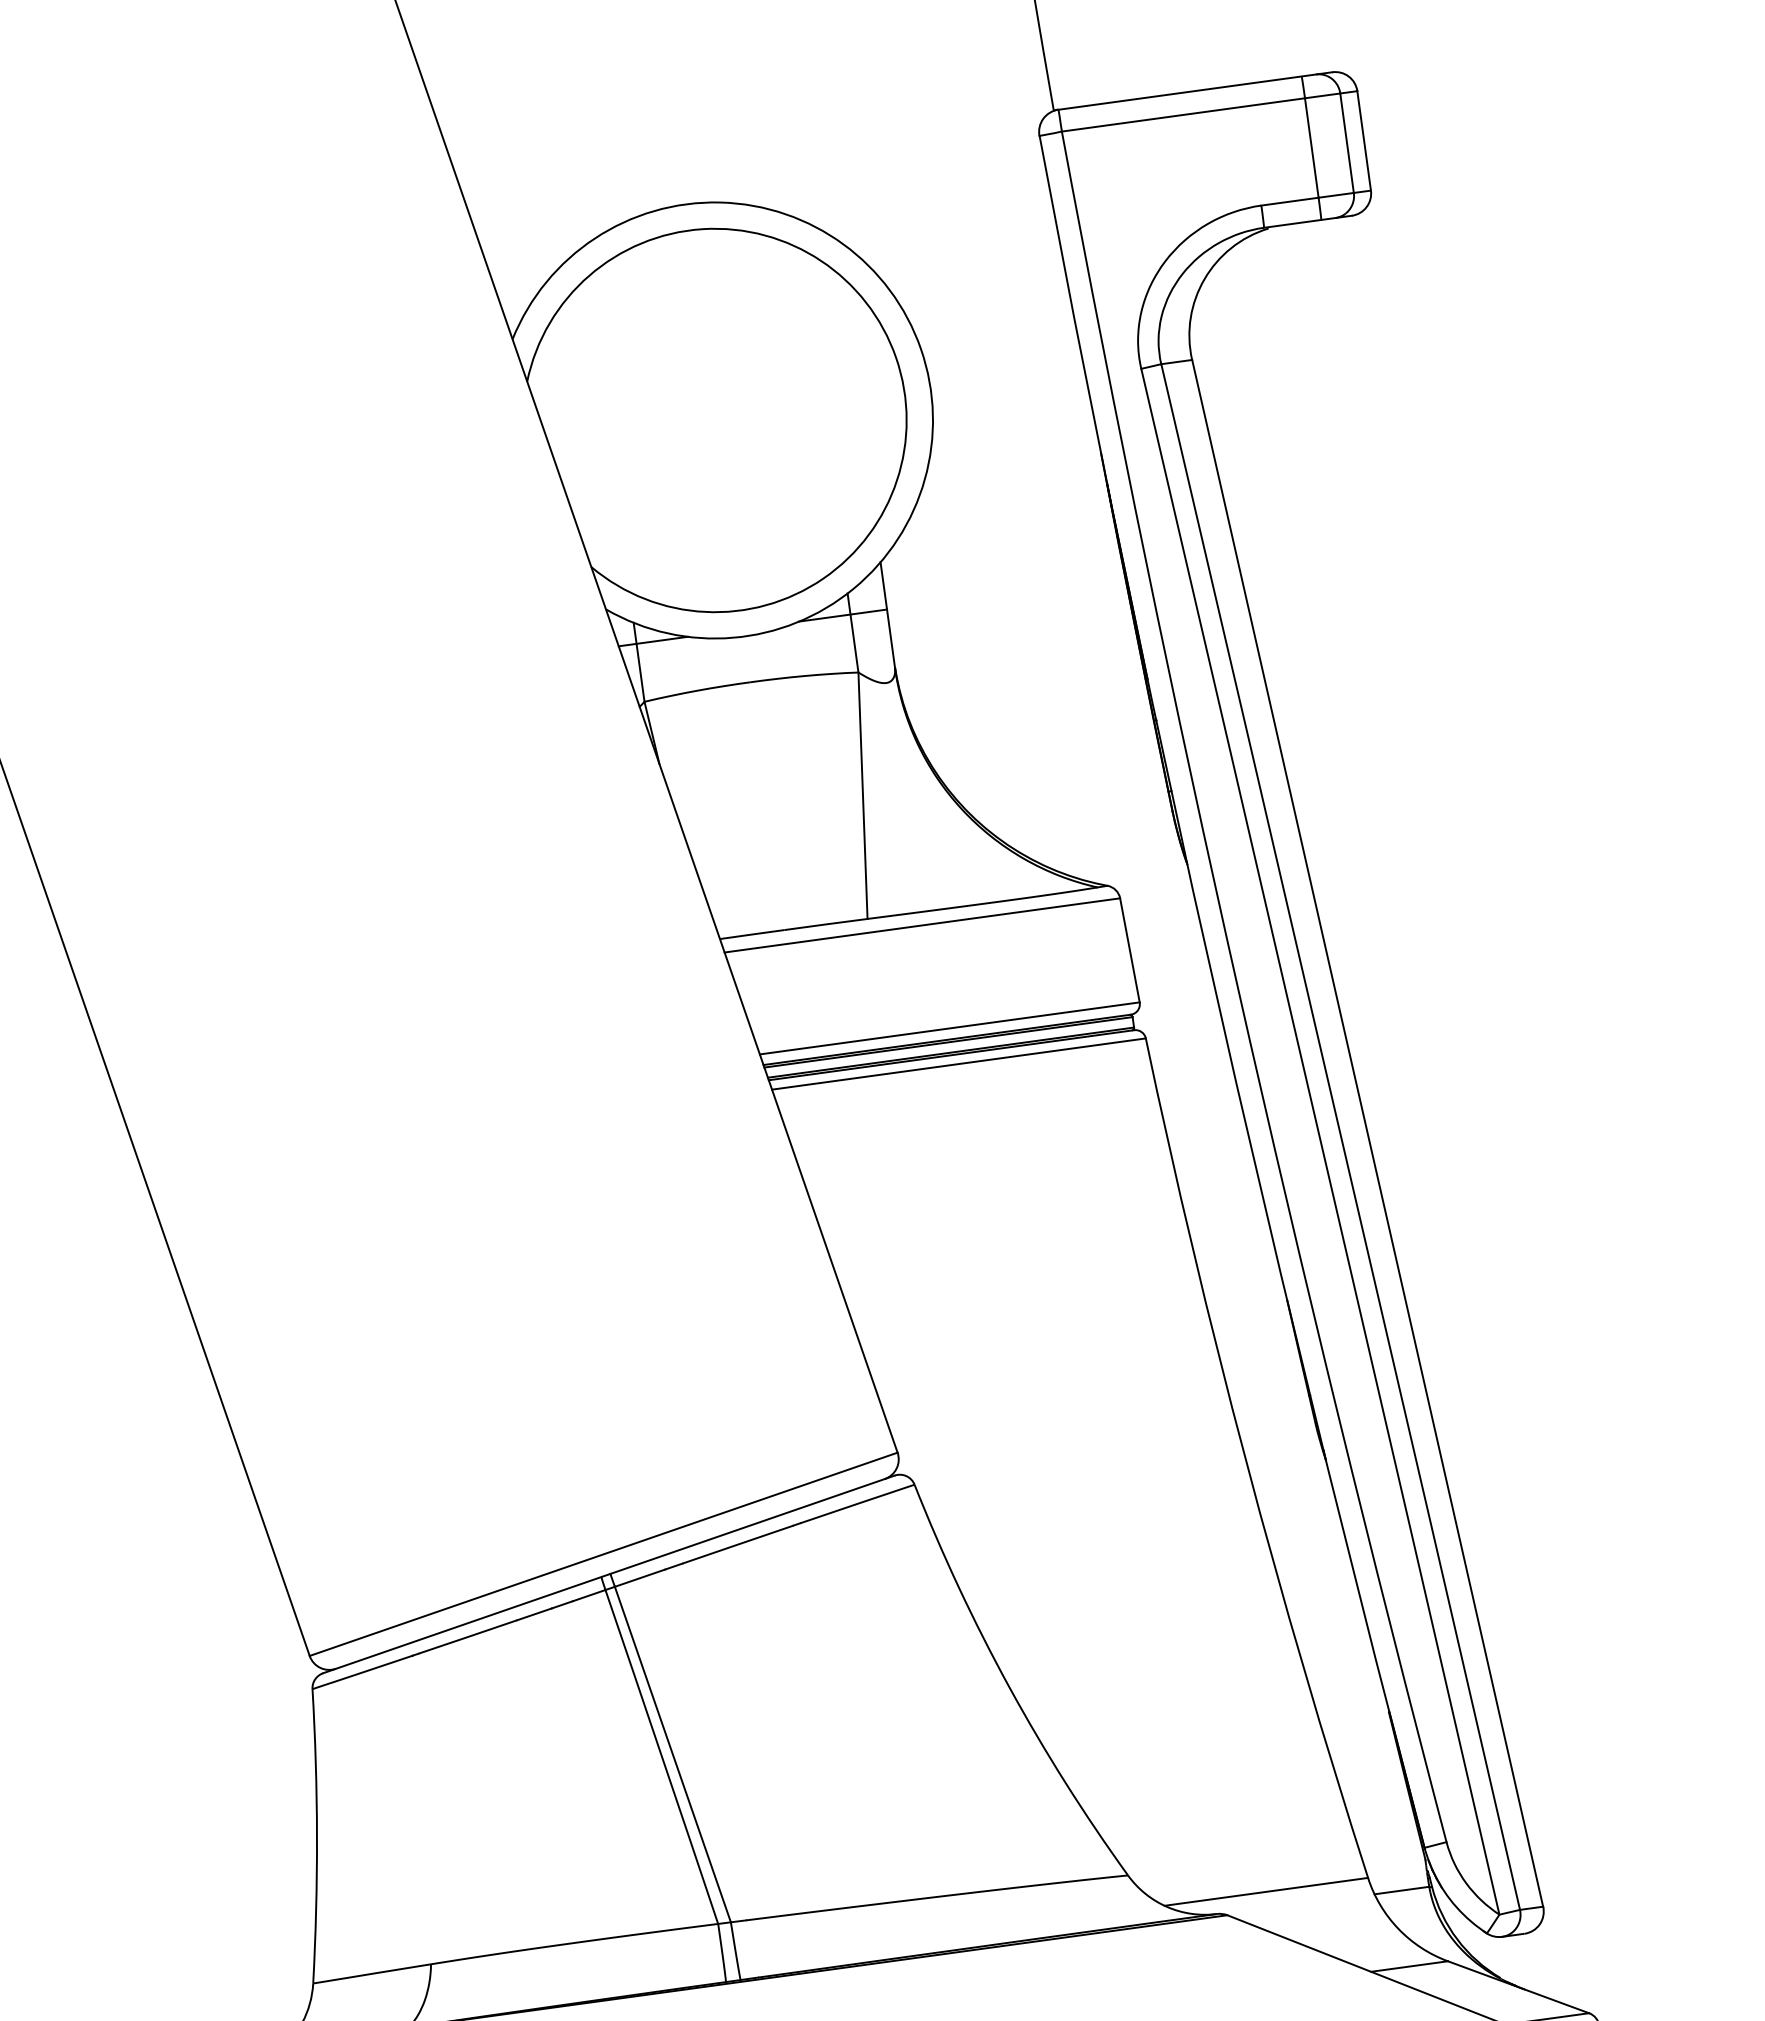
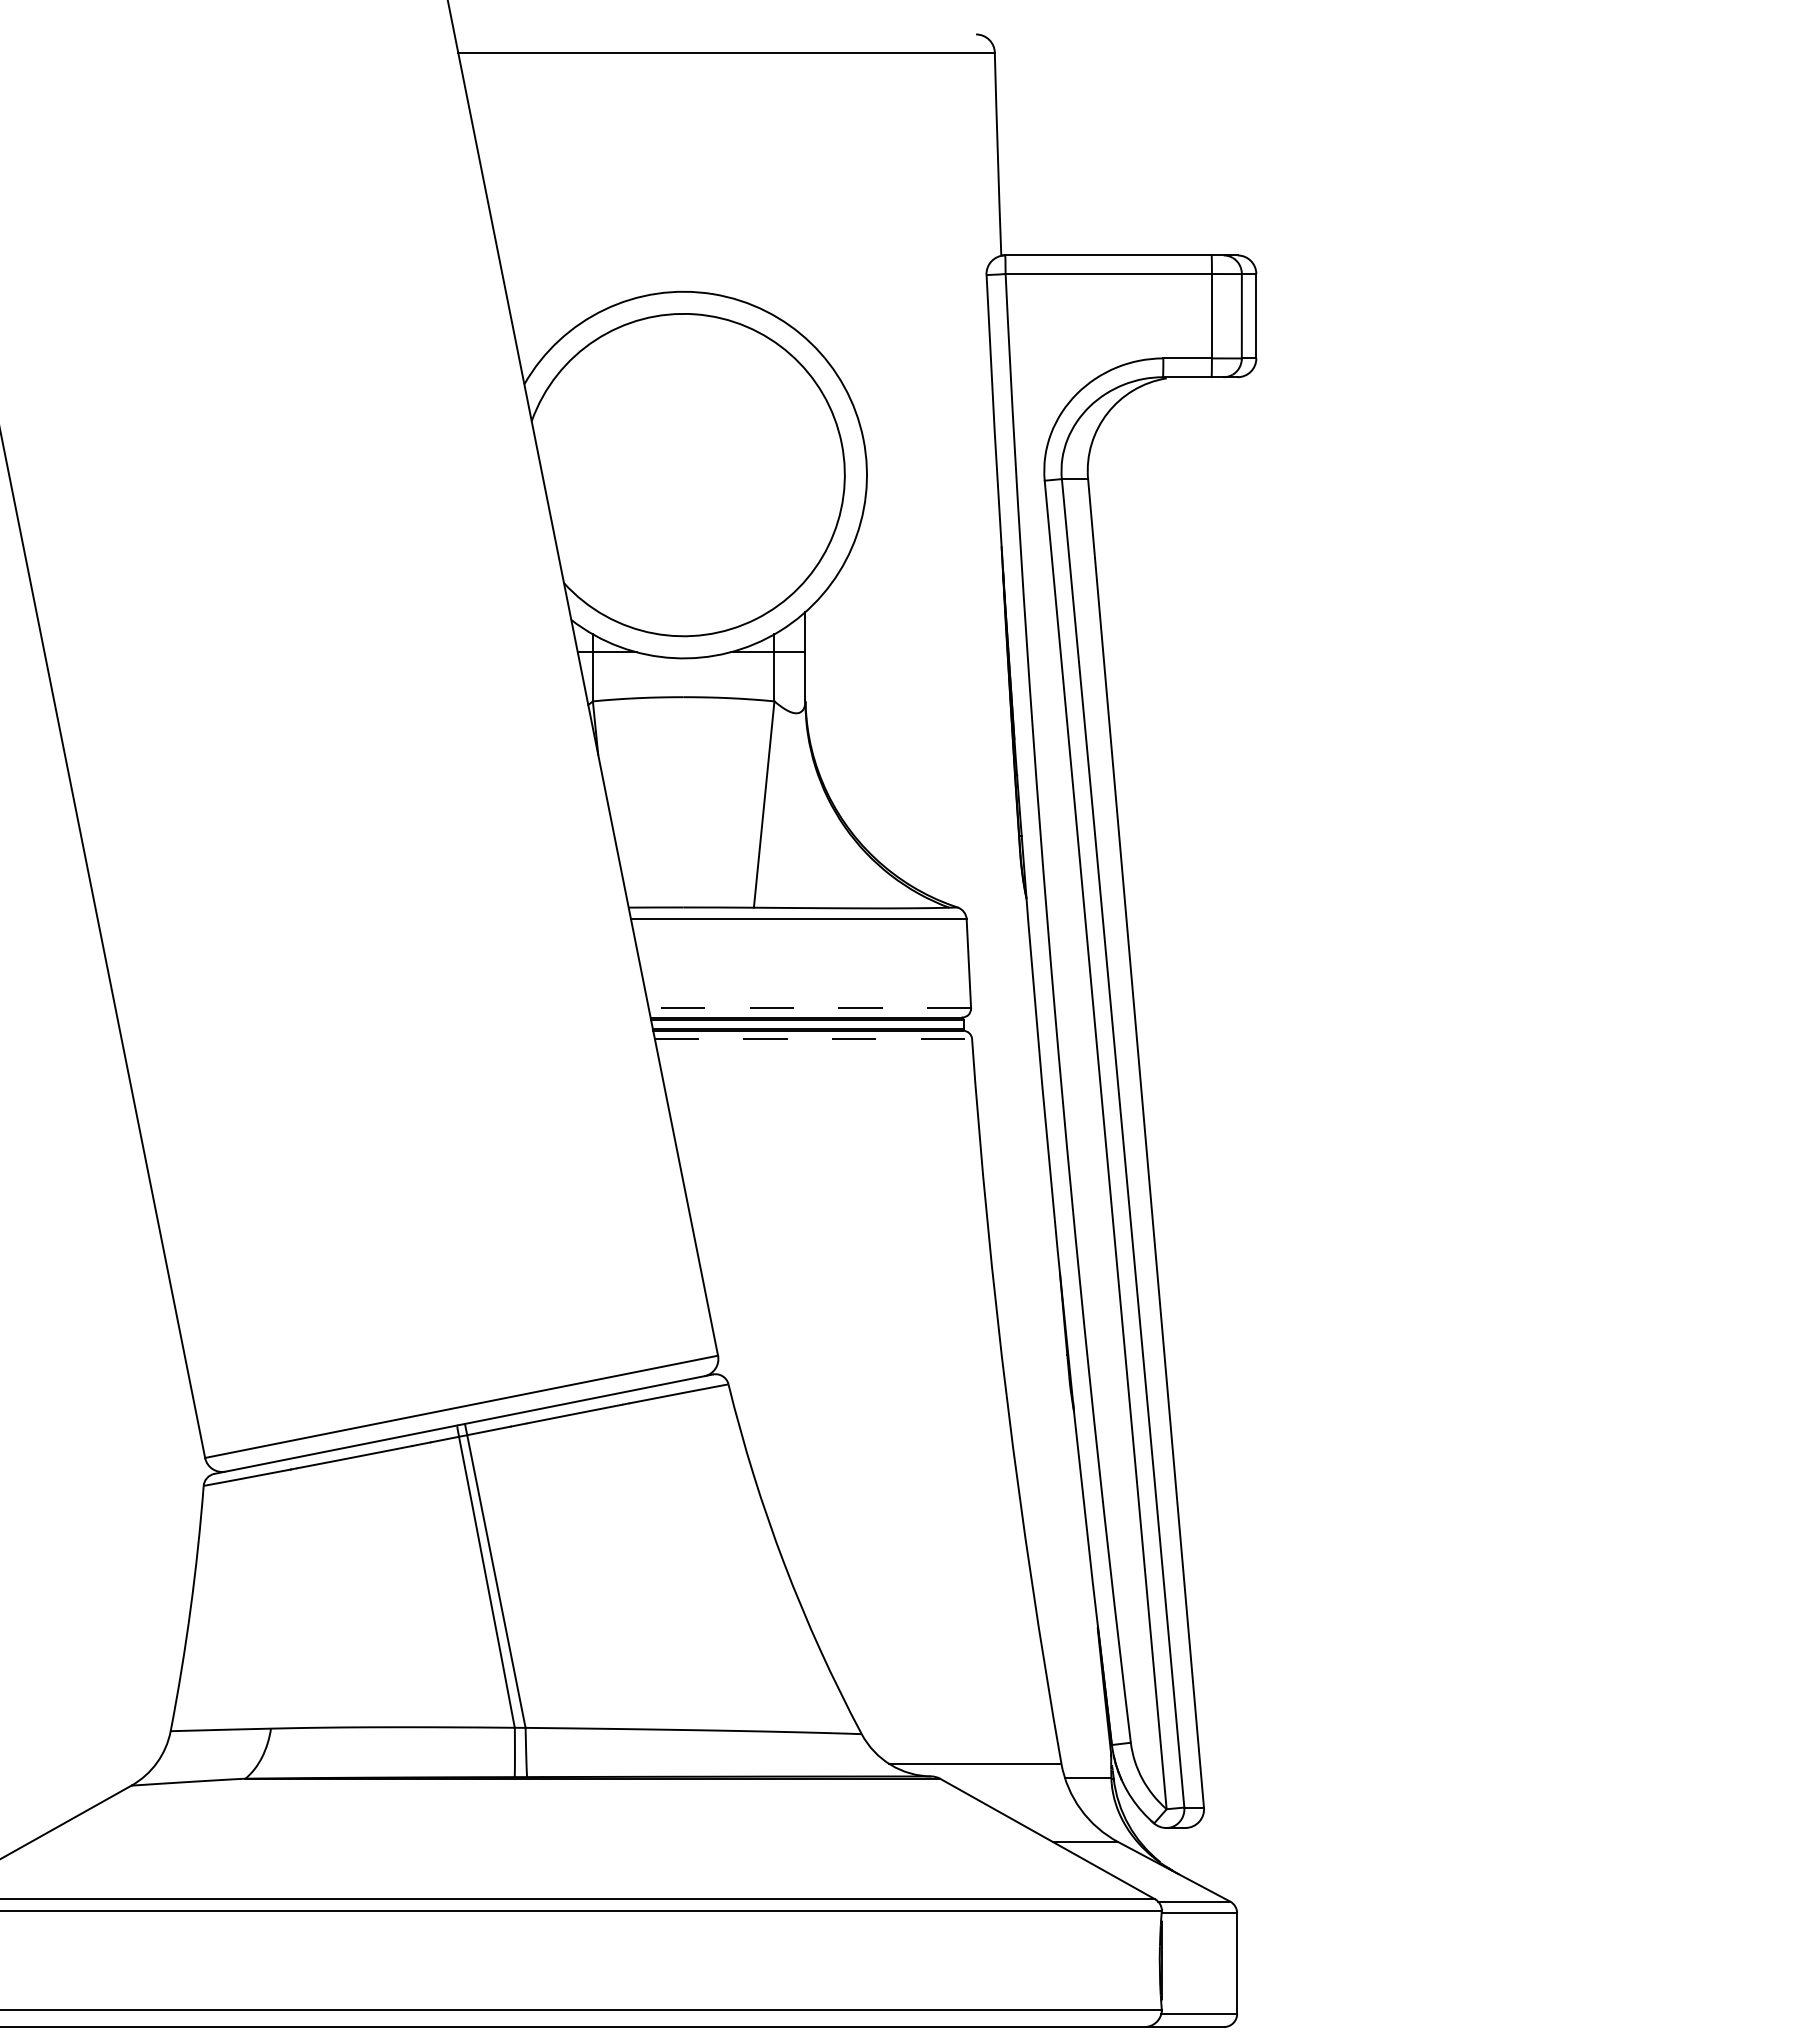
line: (949, 1028) -> (809, 1008), solid -> dashed
line: (958, 1063) -> (813, 1038), solid -> dashed

